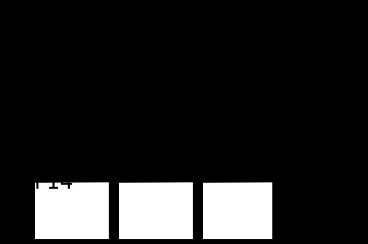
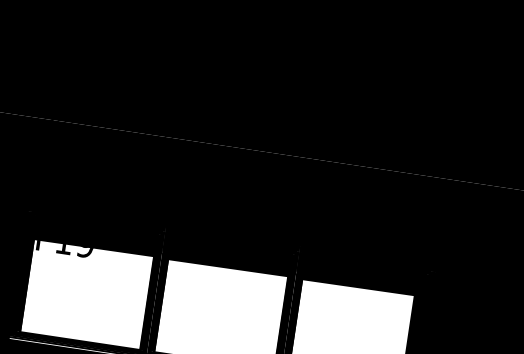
text: (66, 185) -> (84, 252), F14 -> F19

